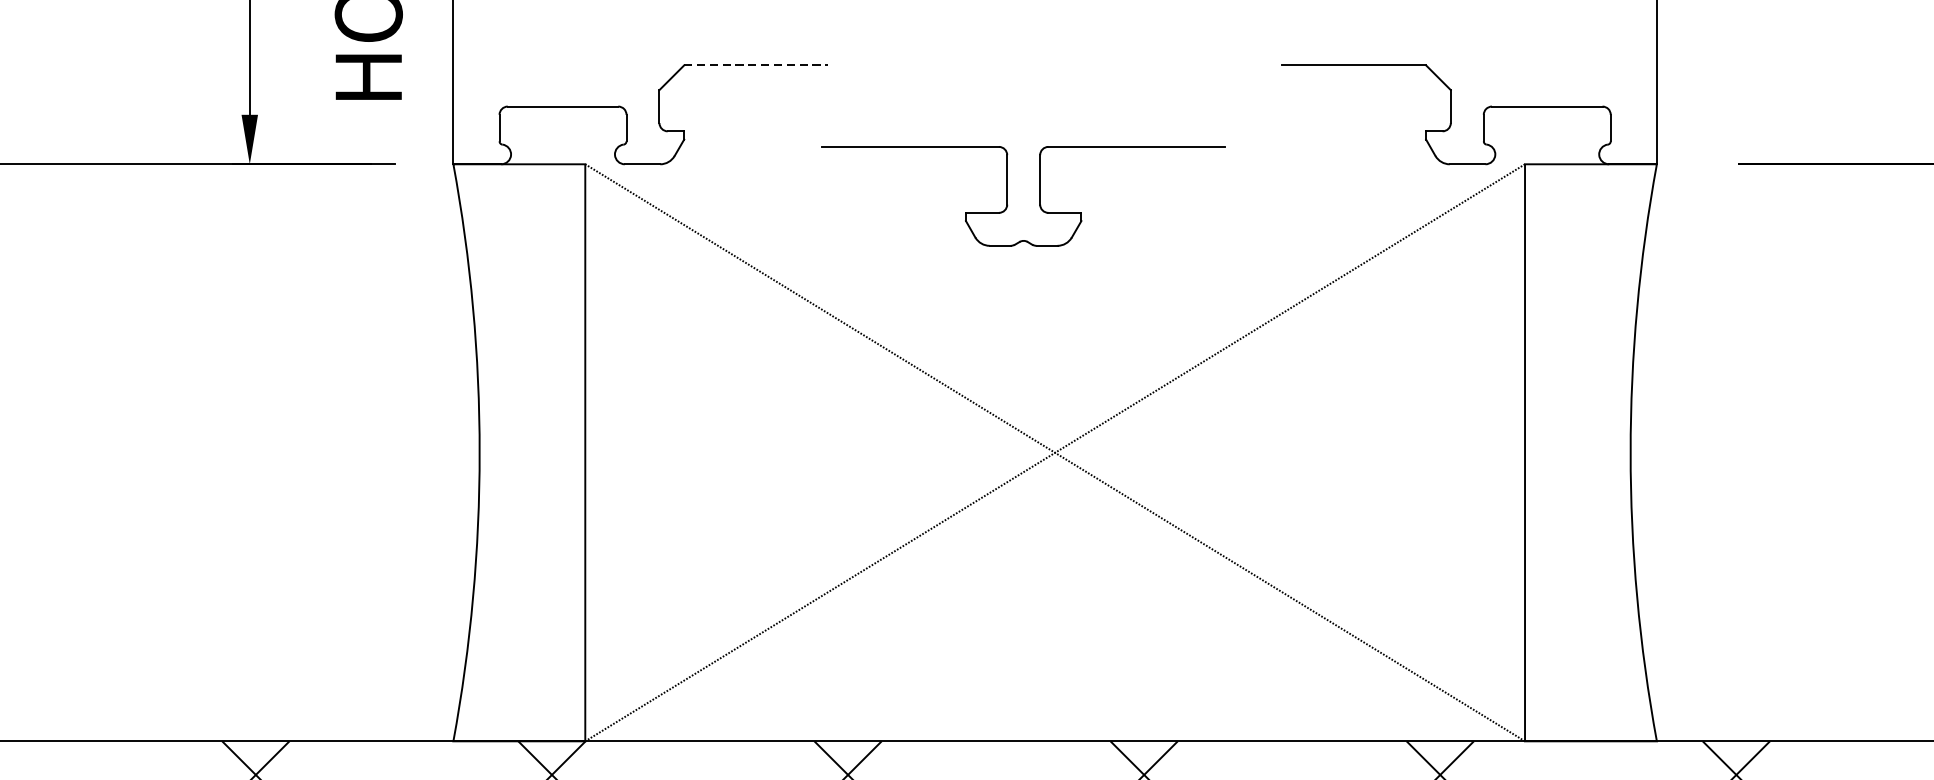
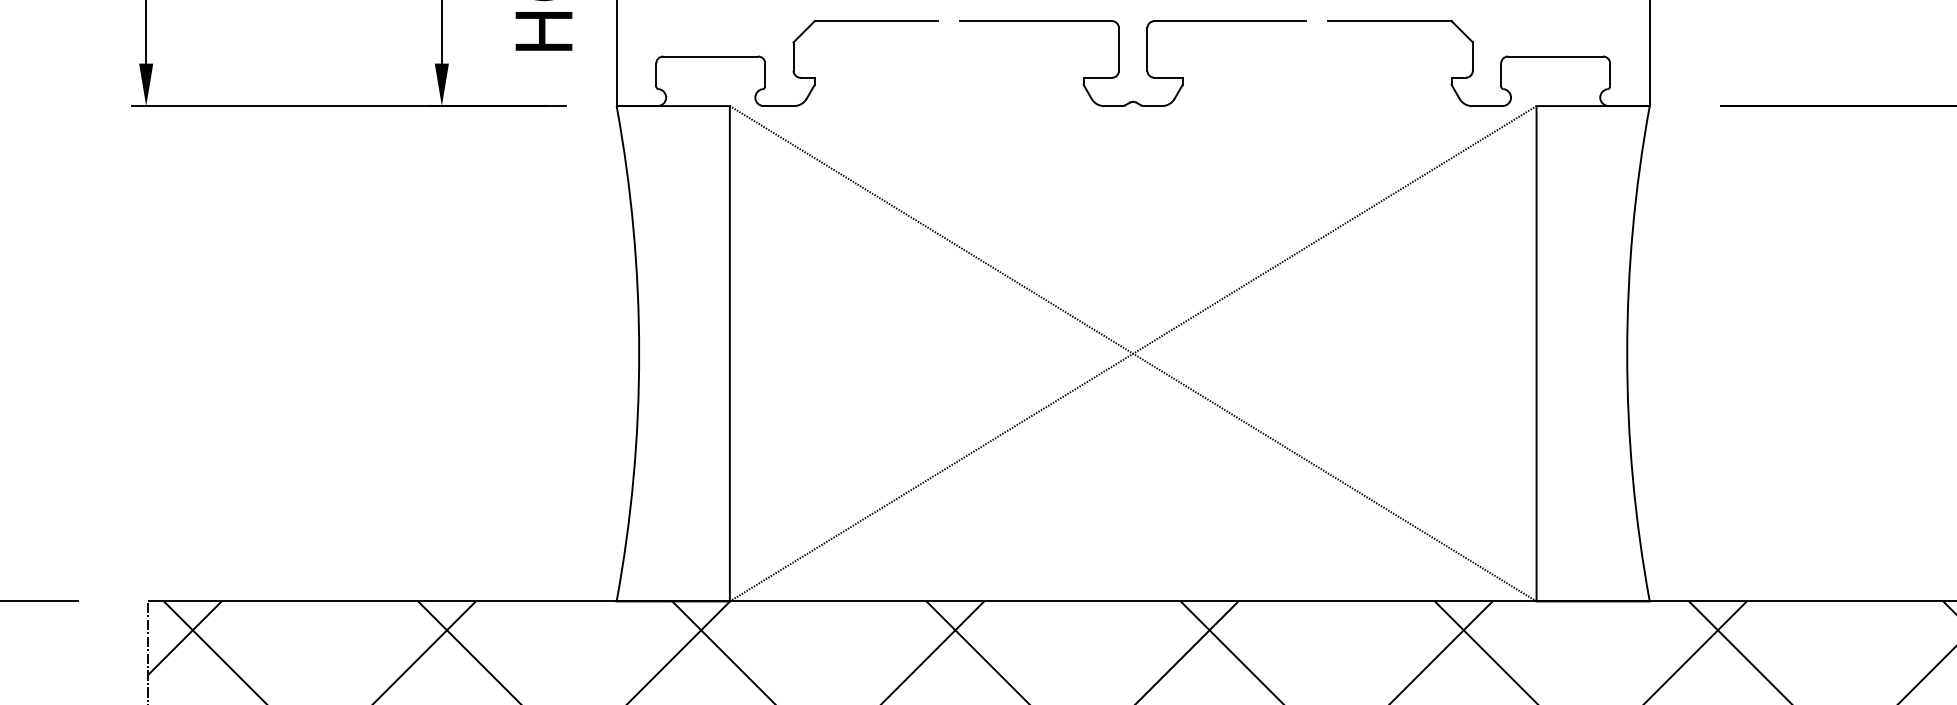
line: (756, 65) -> (876, 21), dashed -> solid
part: (1007, 196) -> (1119, 63), moved

